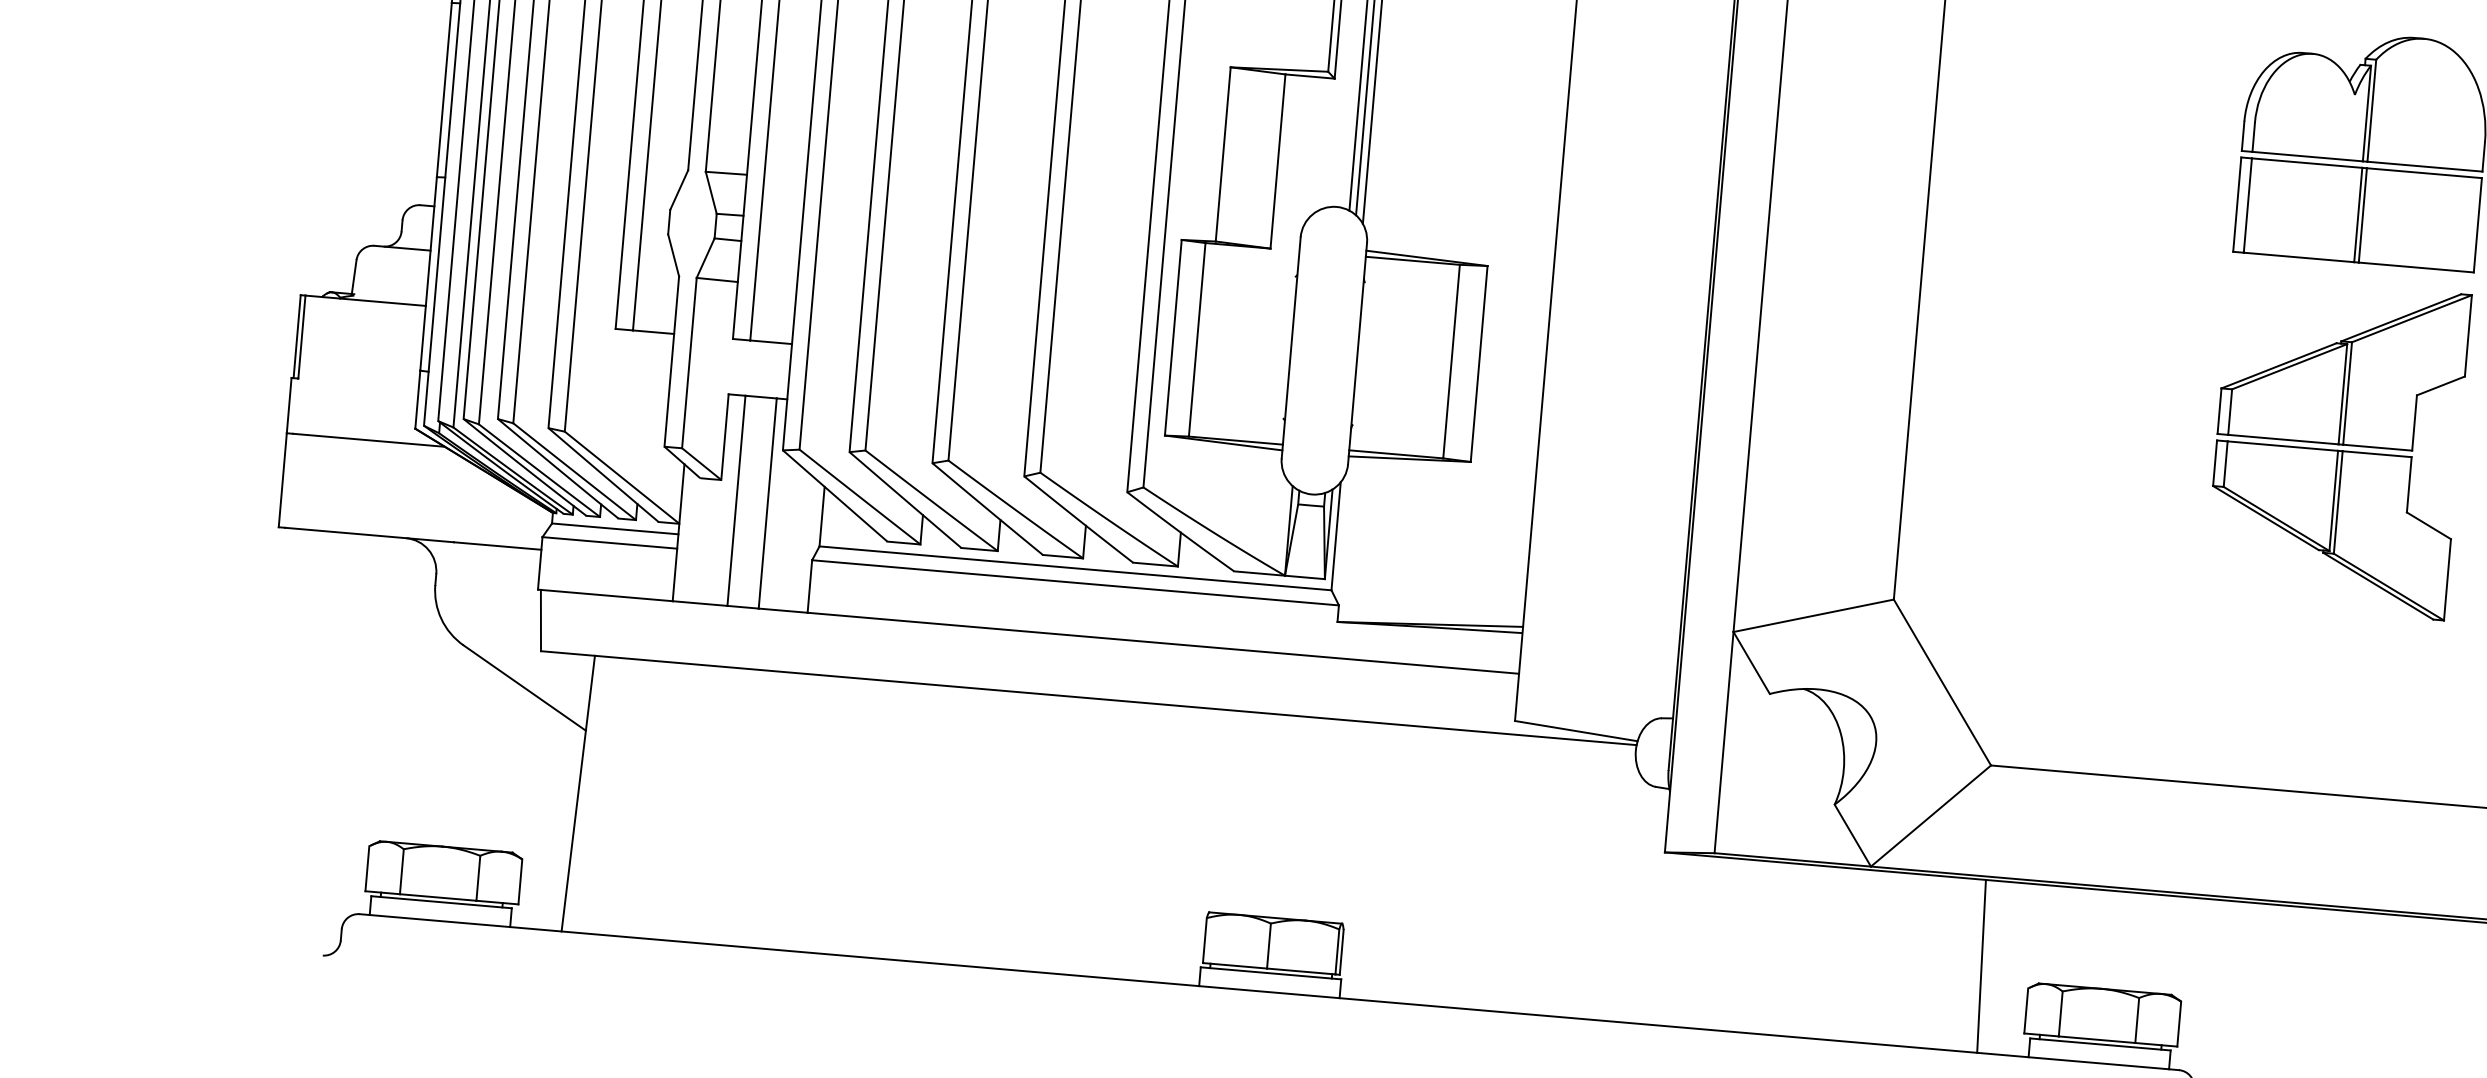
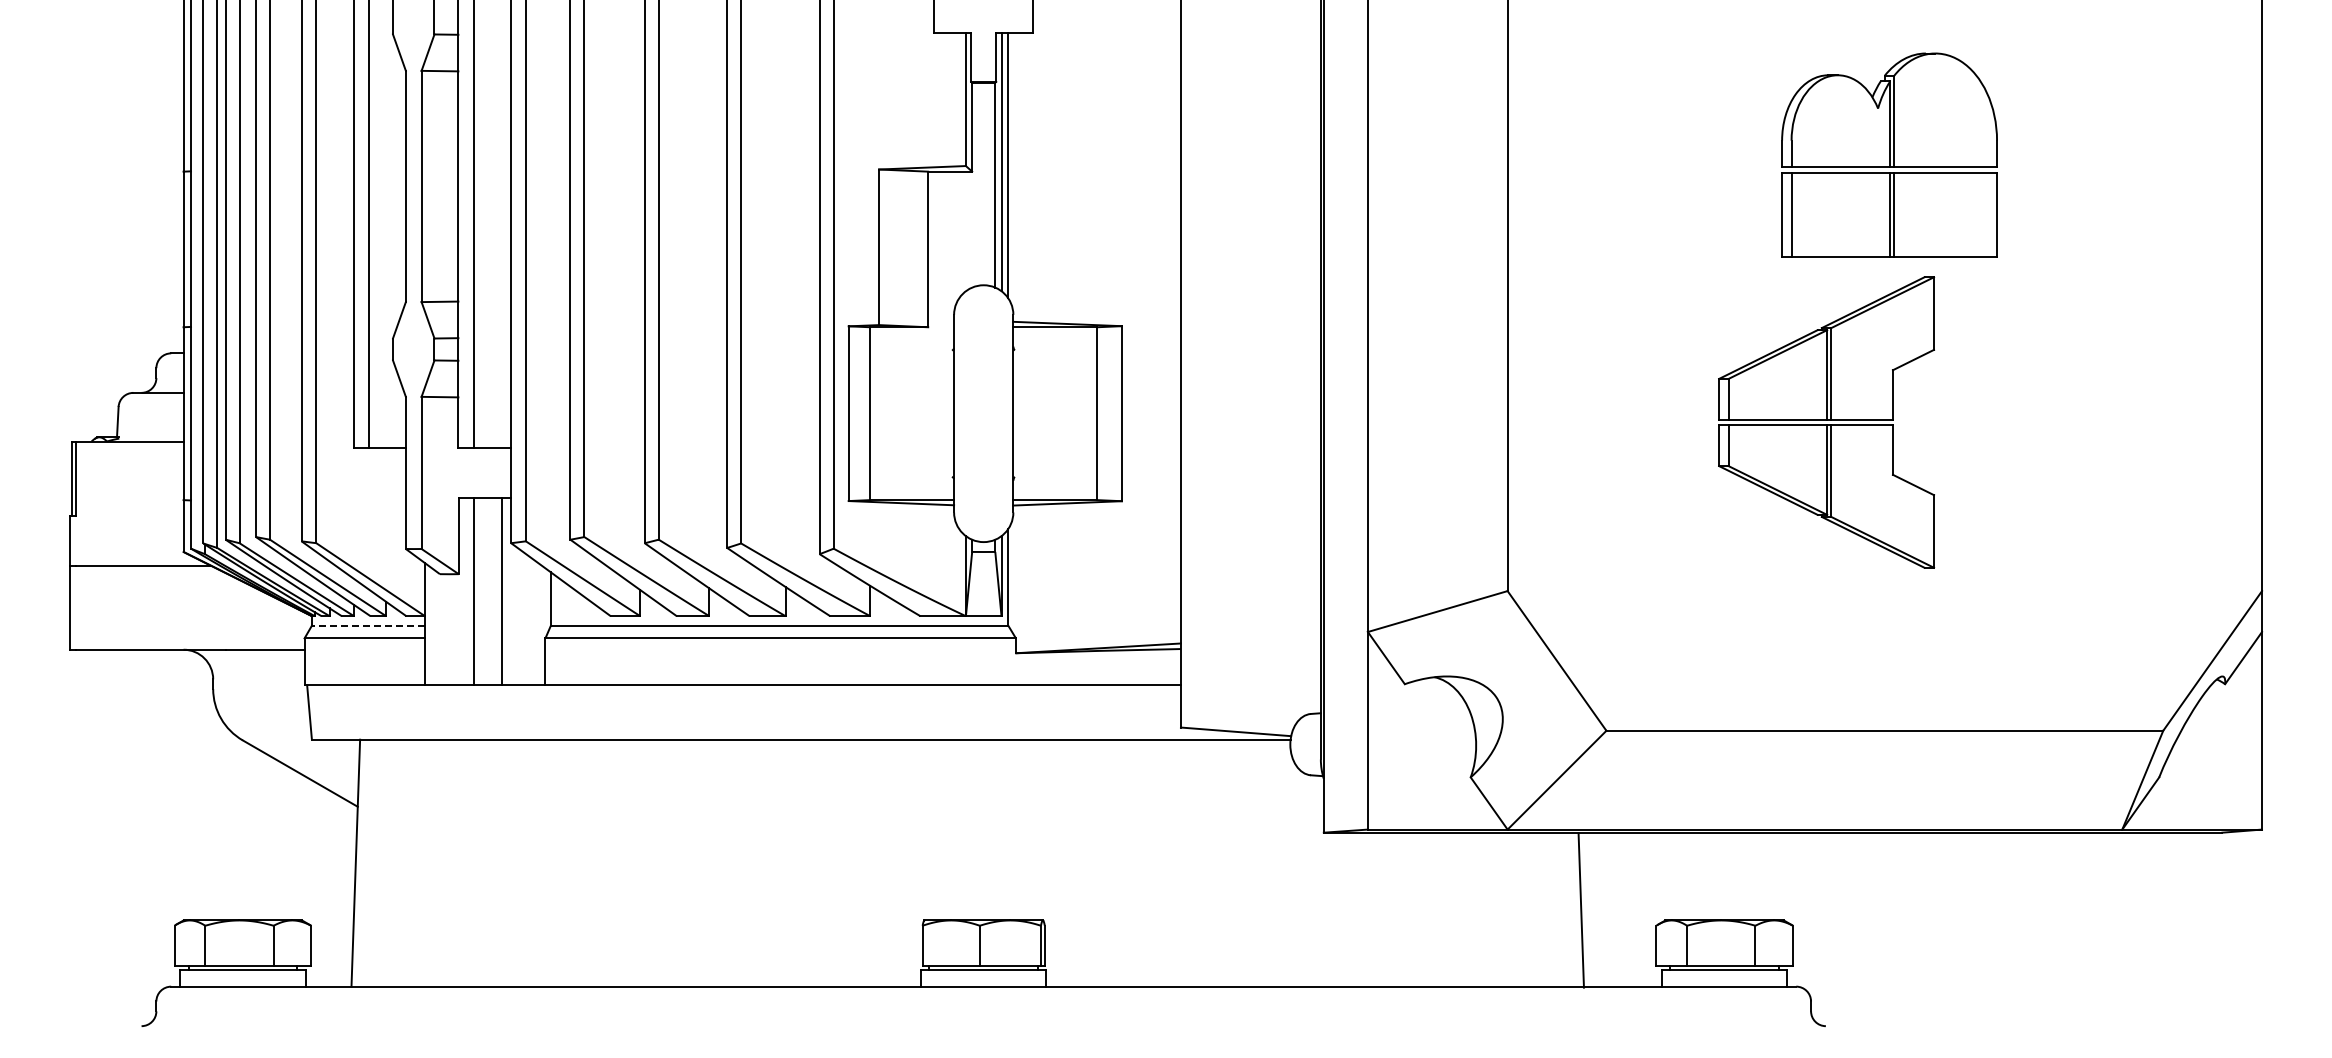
part: (2337, 447) -> (1826, 422), moved
line: (614, 528) -> (367, 625), solid -> dashed
line: (1980, 966) -> (1580, 910), moved

